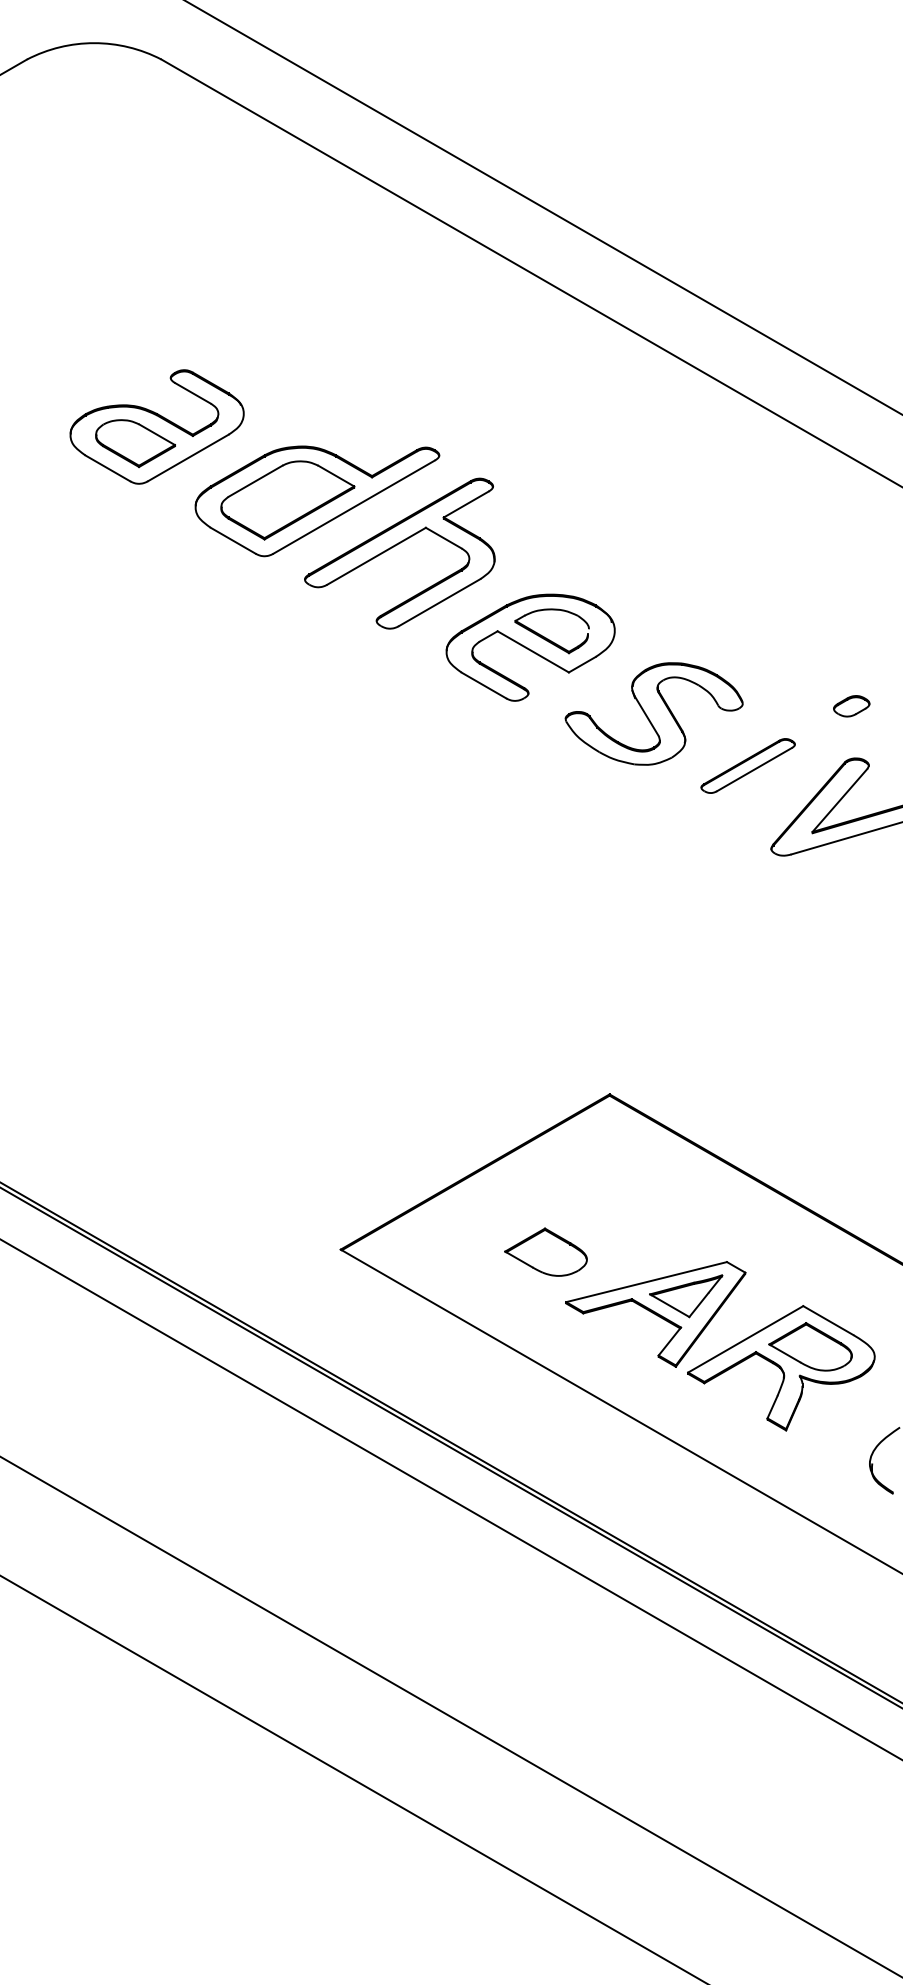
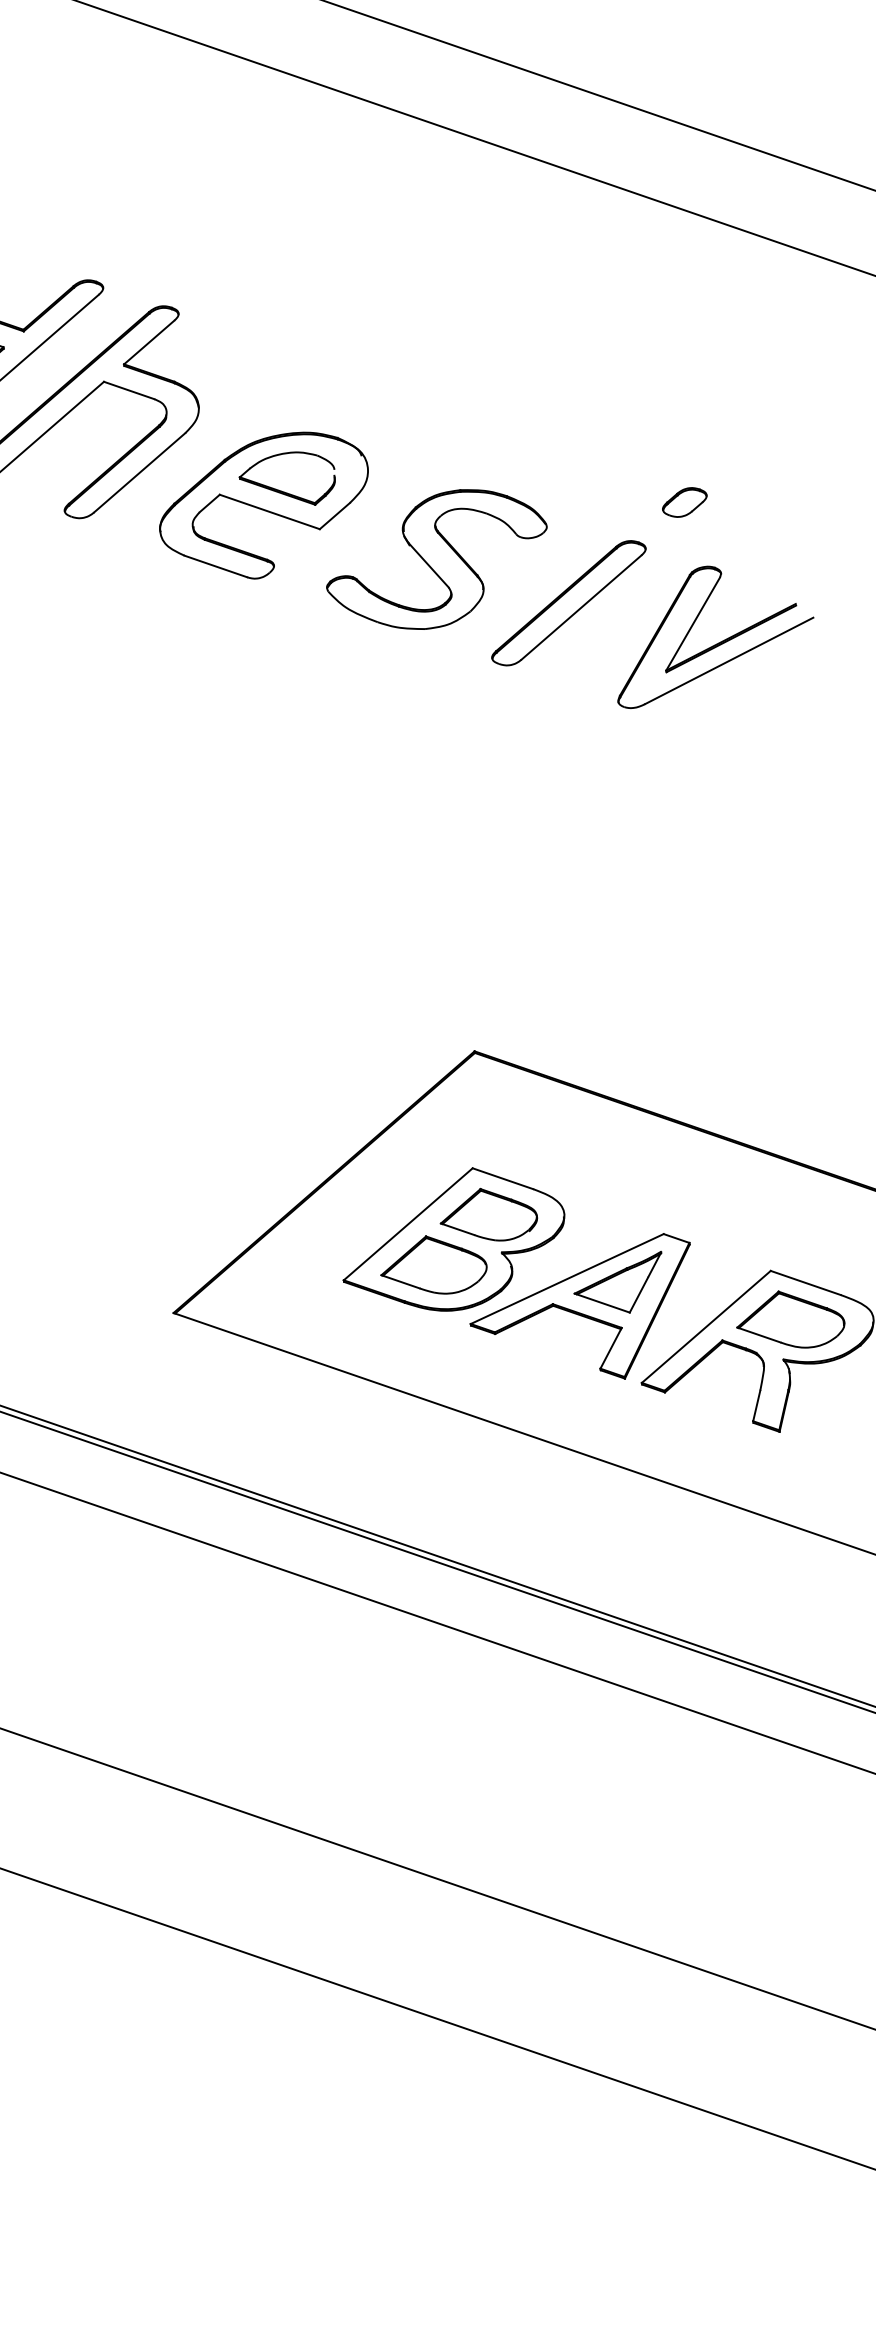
part: (747, 765) -> (567, 602), size x1.43
part: (564, 1236) -> (452, 1241), added

